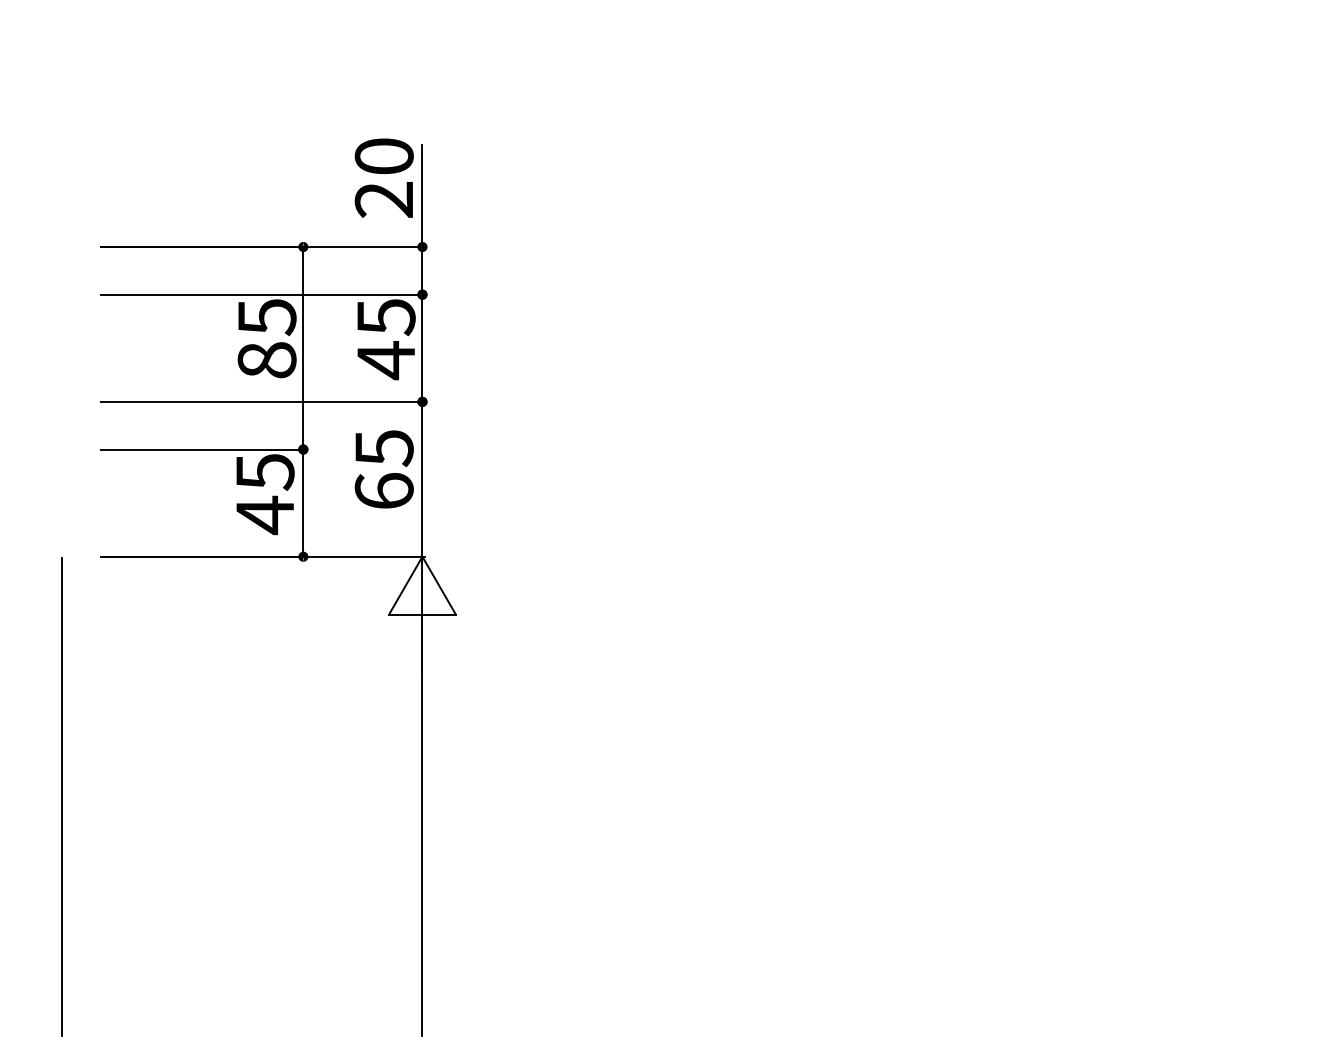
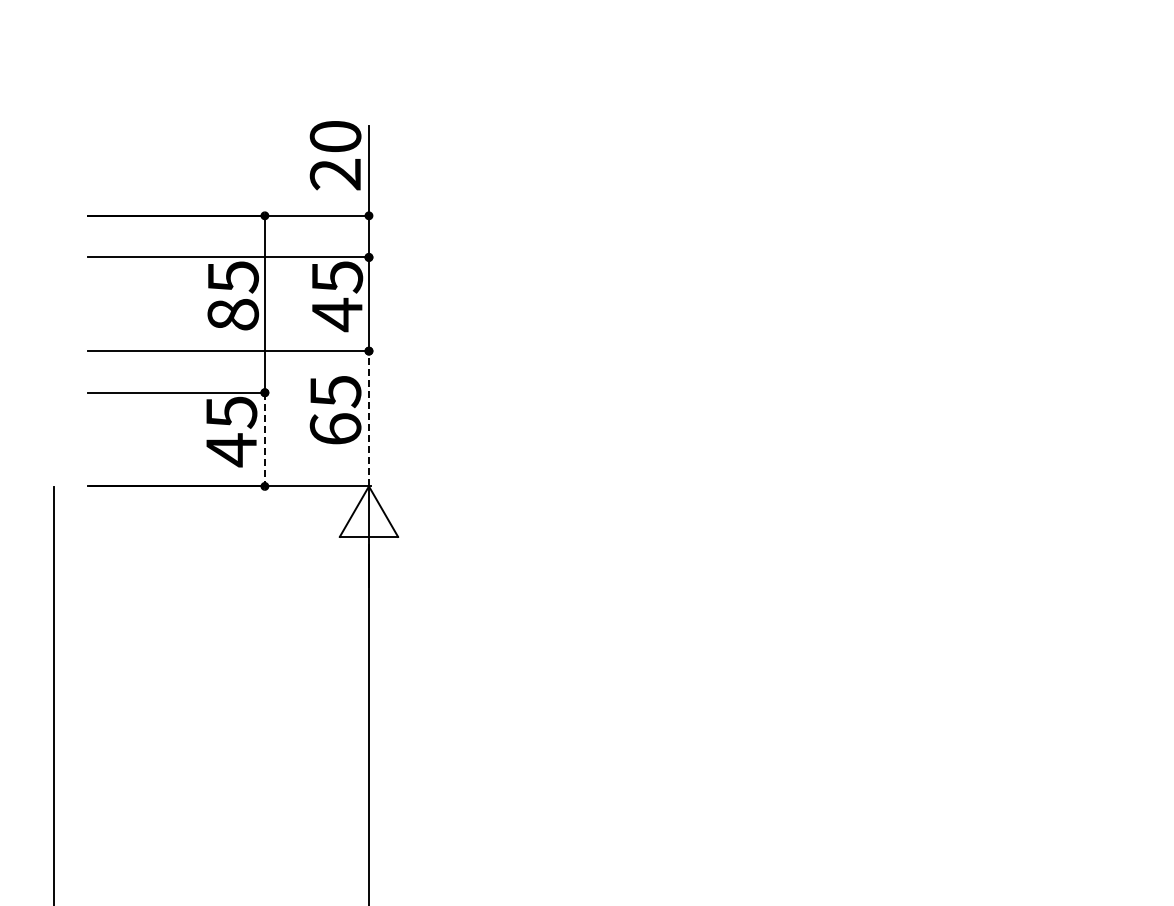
line: (421, 479) -> (368, 418), solid -> dashed
line: (302, 503) -> (264, 439), solid -> dashed

